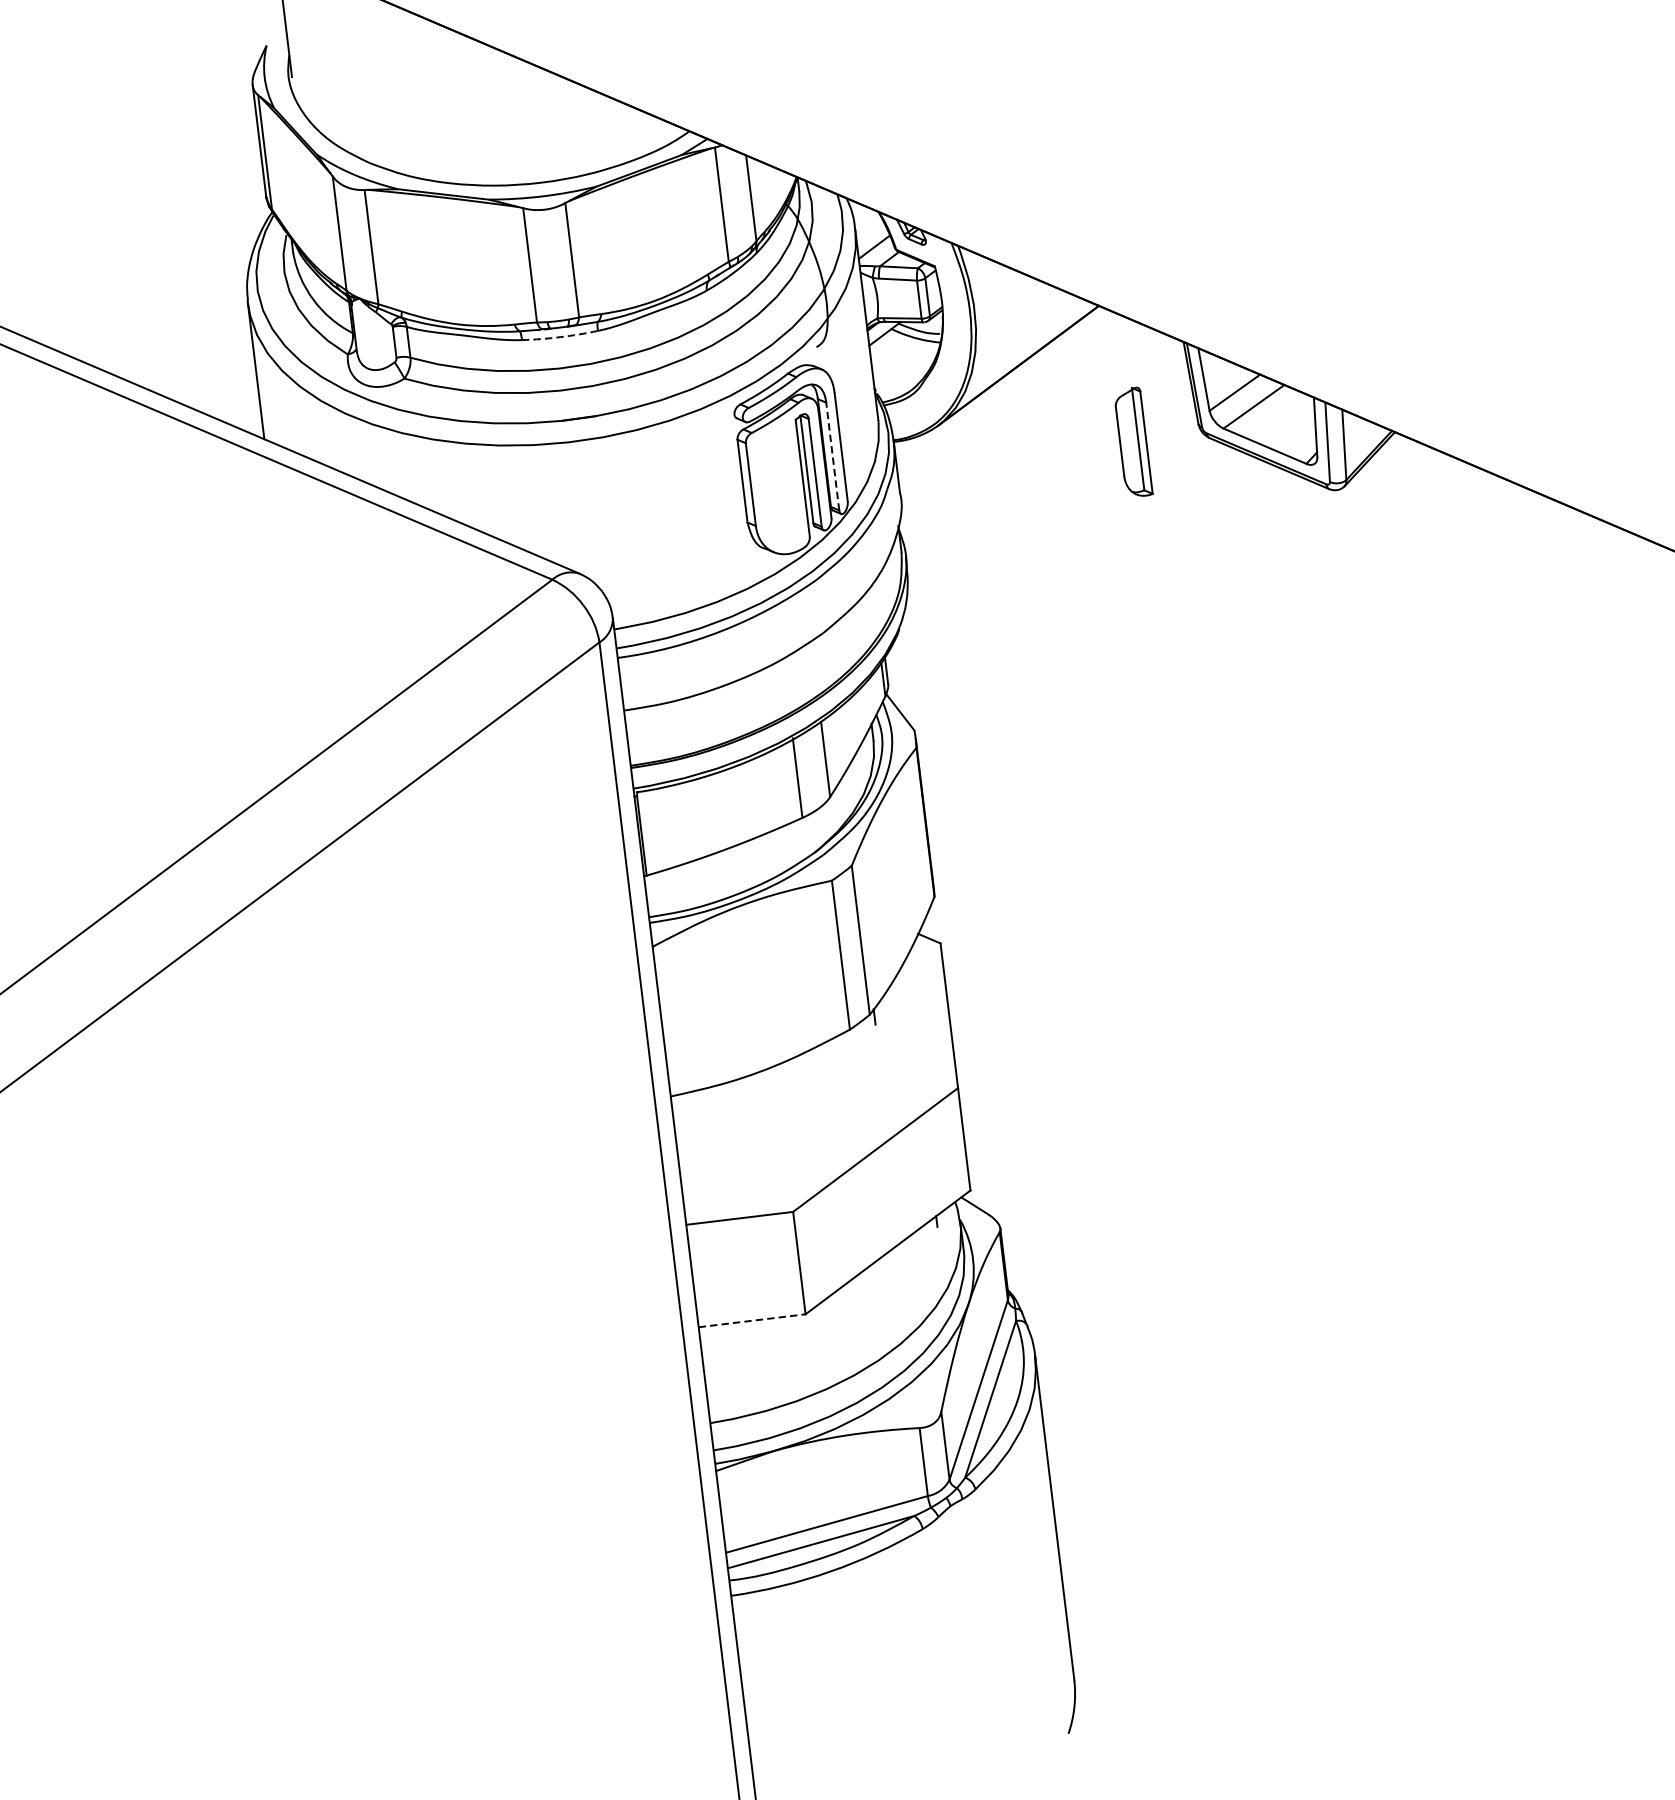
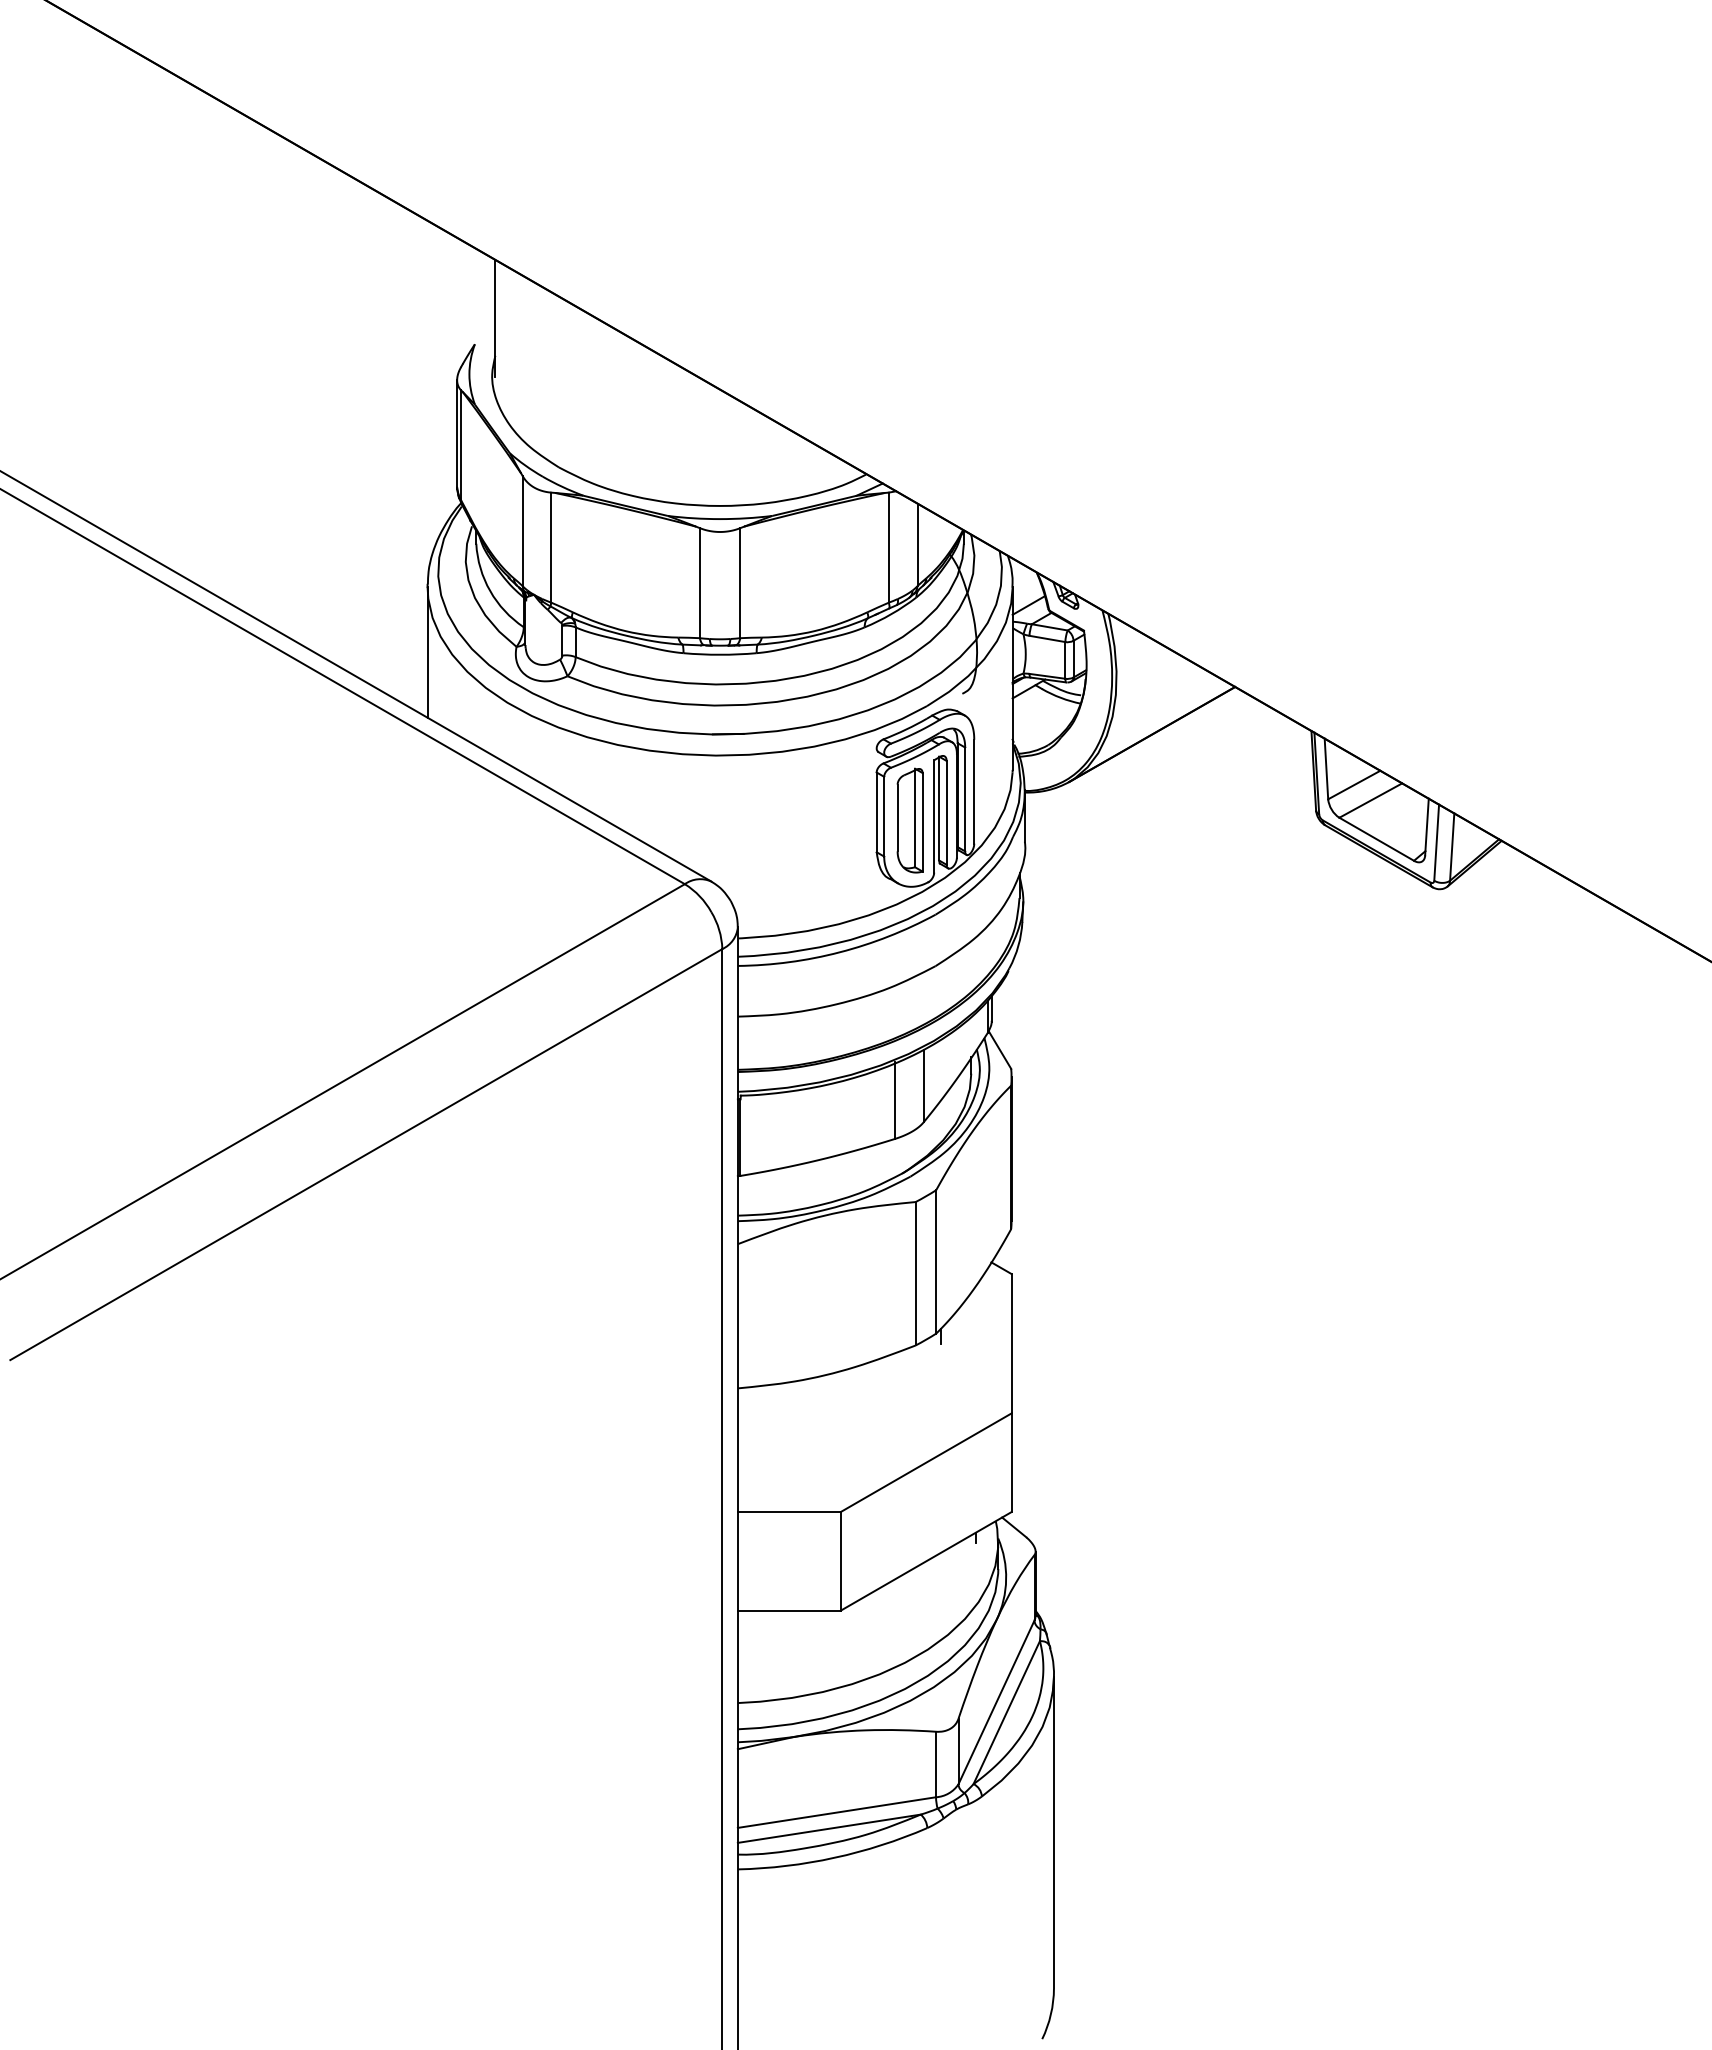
arc: (560, 336) -> (720, 654), dashed -> solid
part: (1132, 442) -> (909, 820), moved
line: (833, 456) -> (965, 799), dashed -> solid
line: (752, 1320) -> (789, 1610), dashed -> solid

